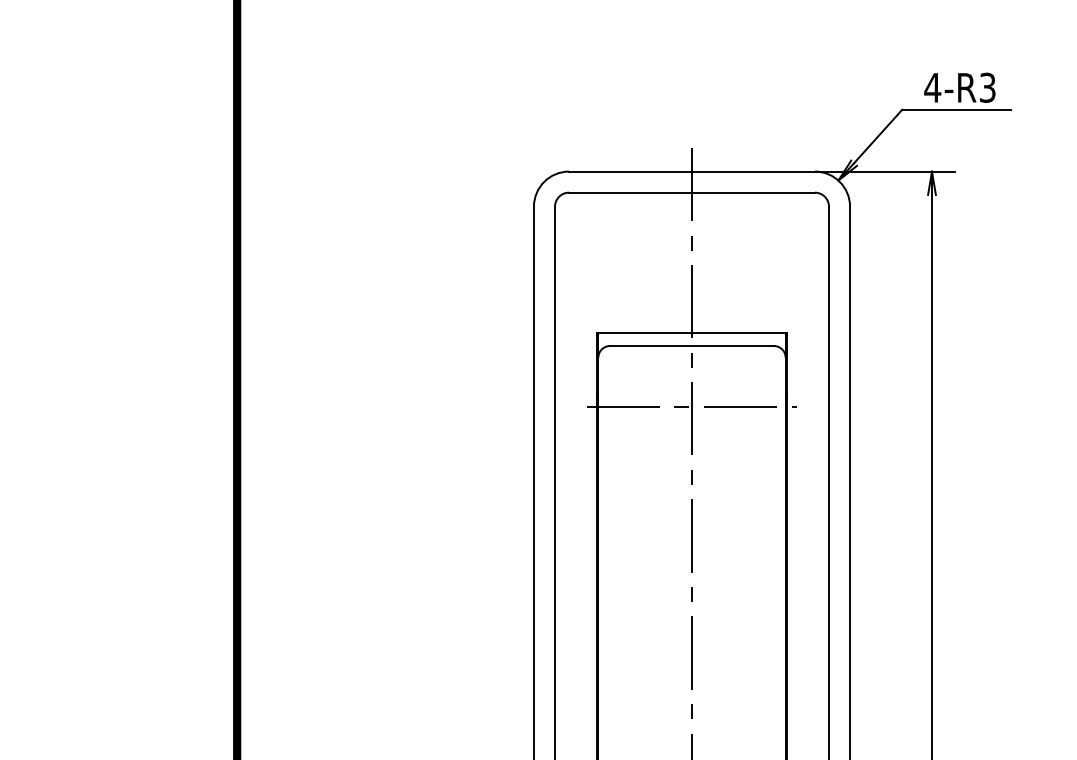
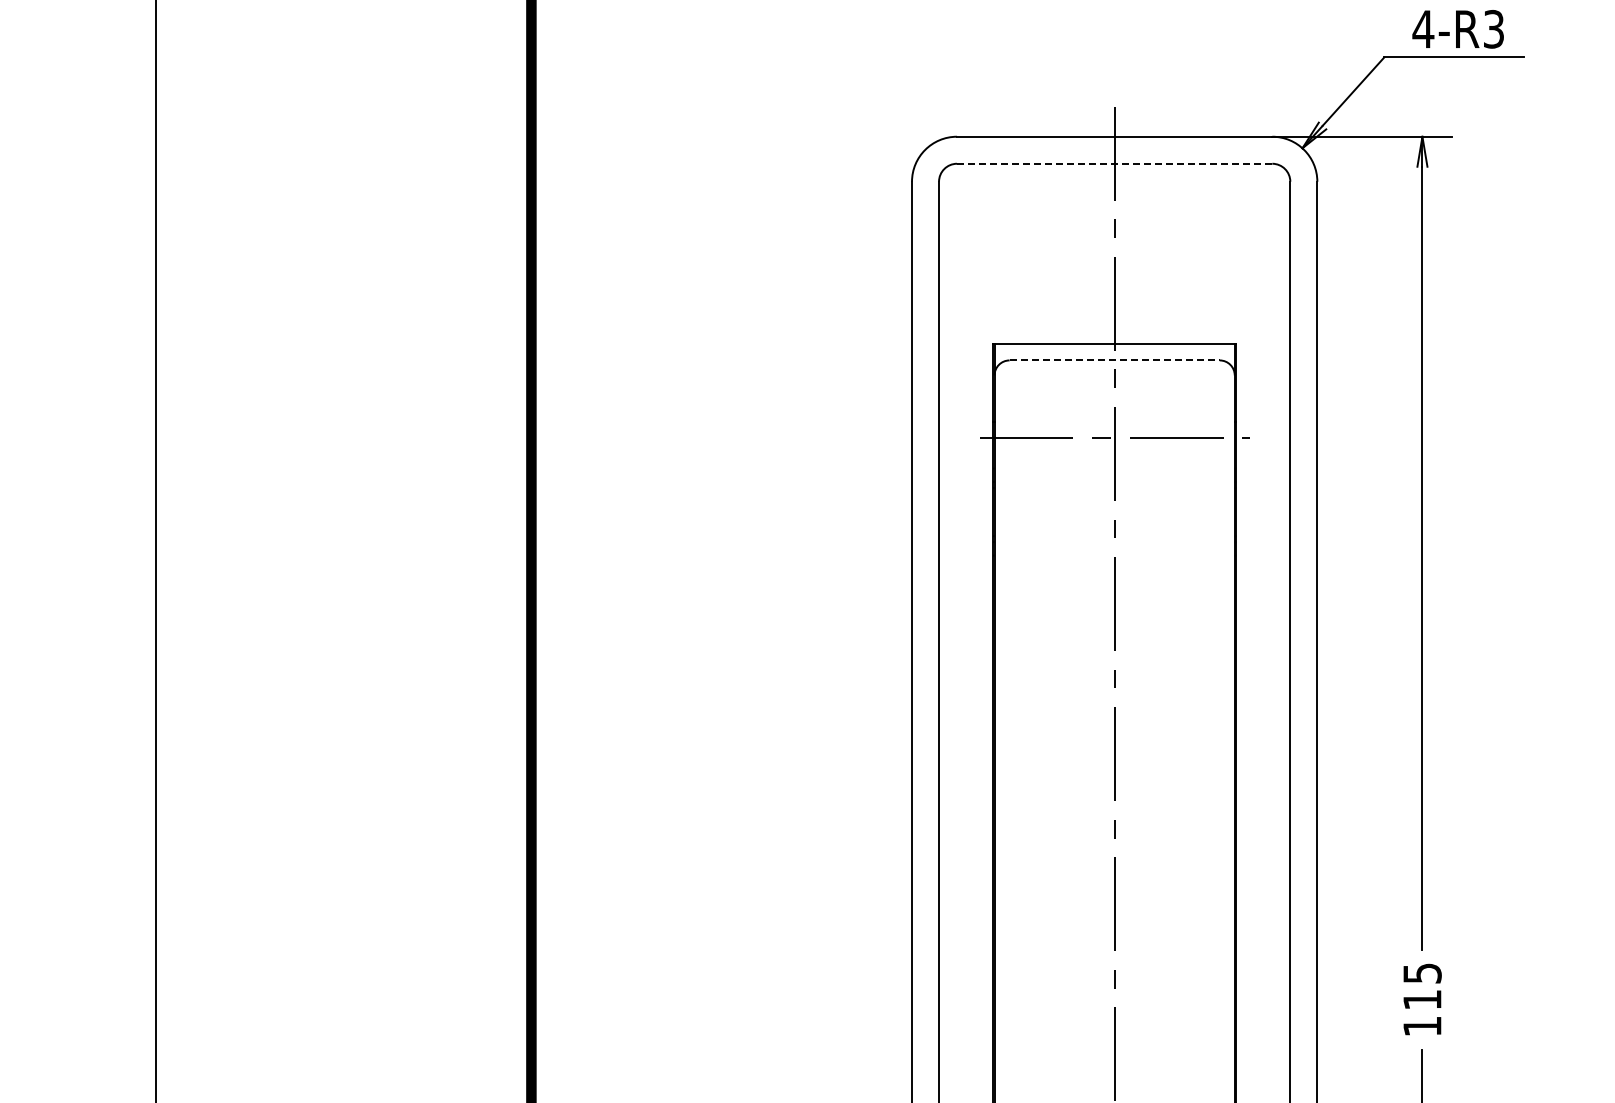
line: (691, 192) -> (1114, 163), solid -> dashed
line: (692, 346) -> (1115, 360), solid -> dashed

